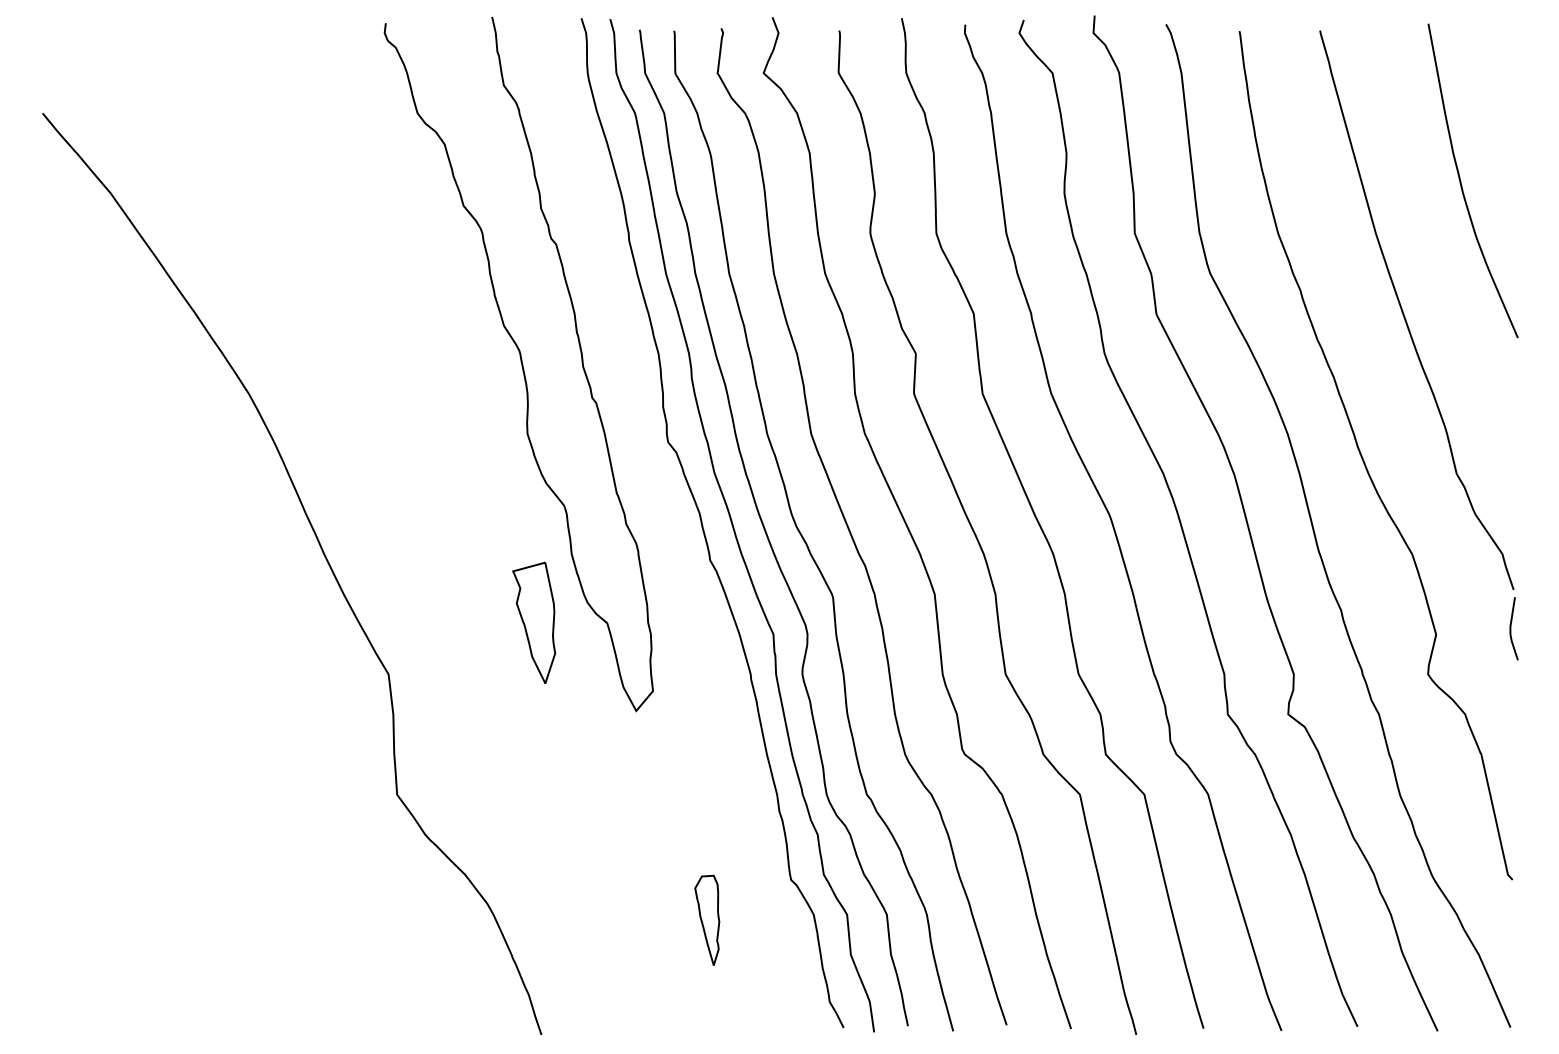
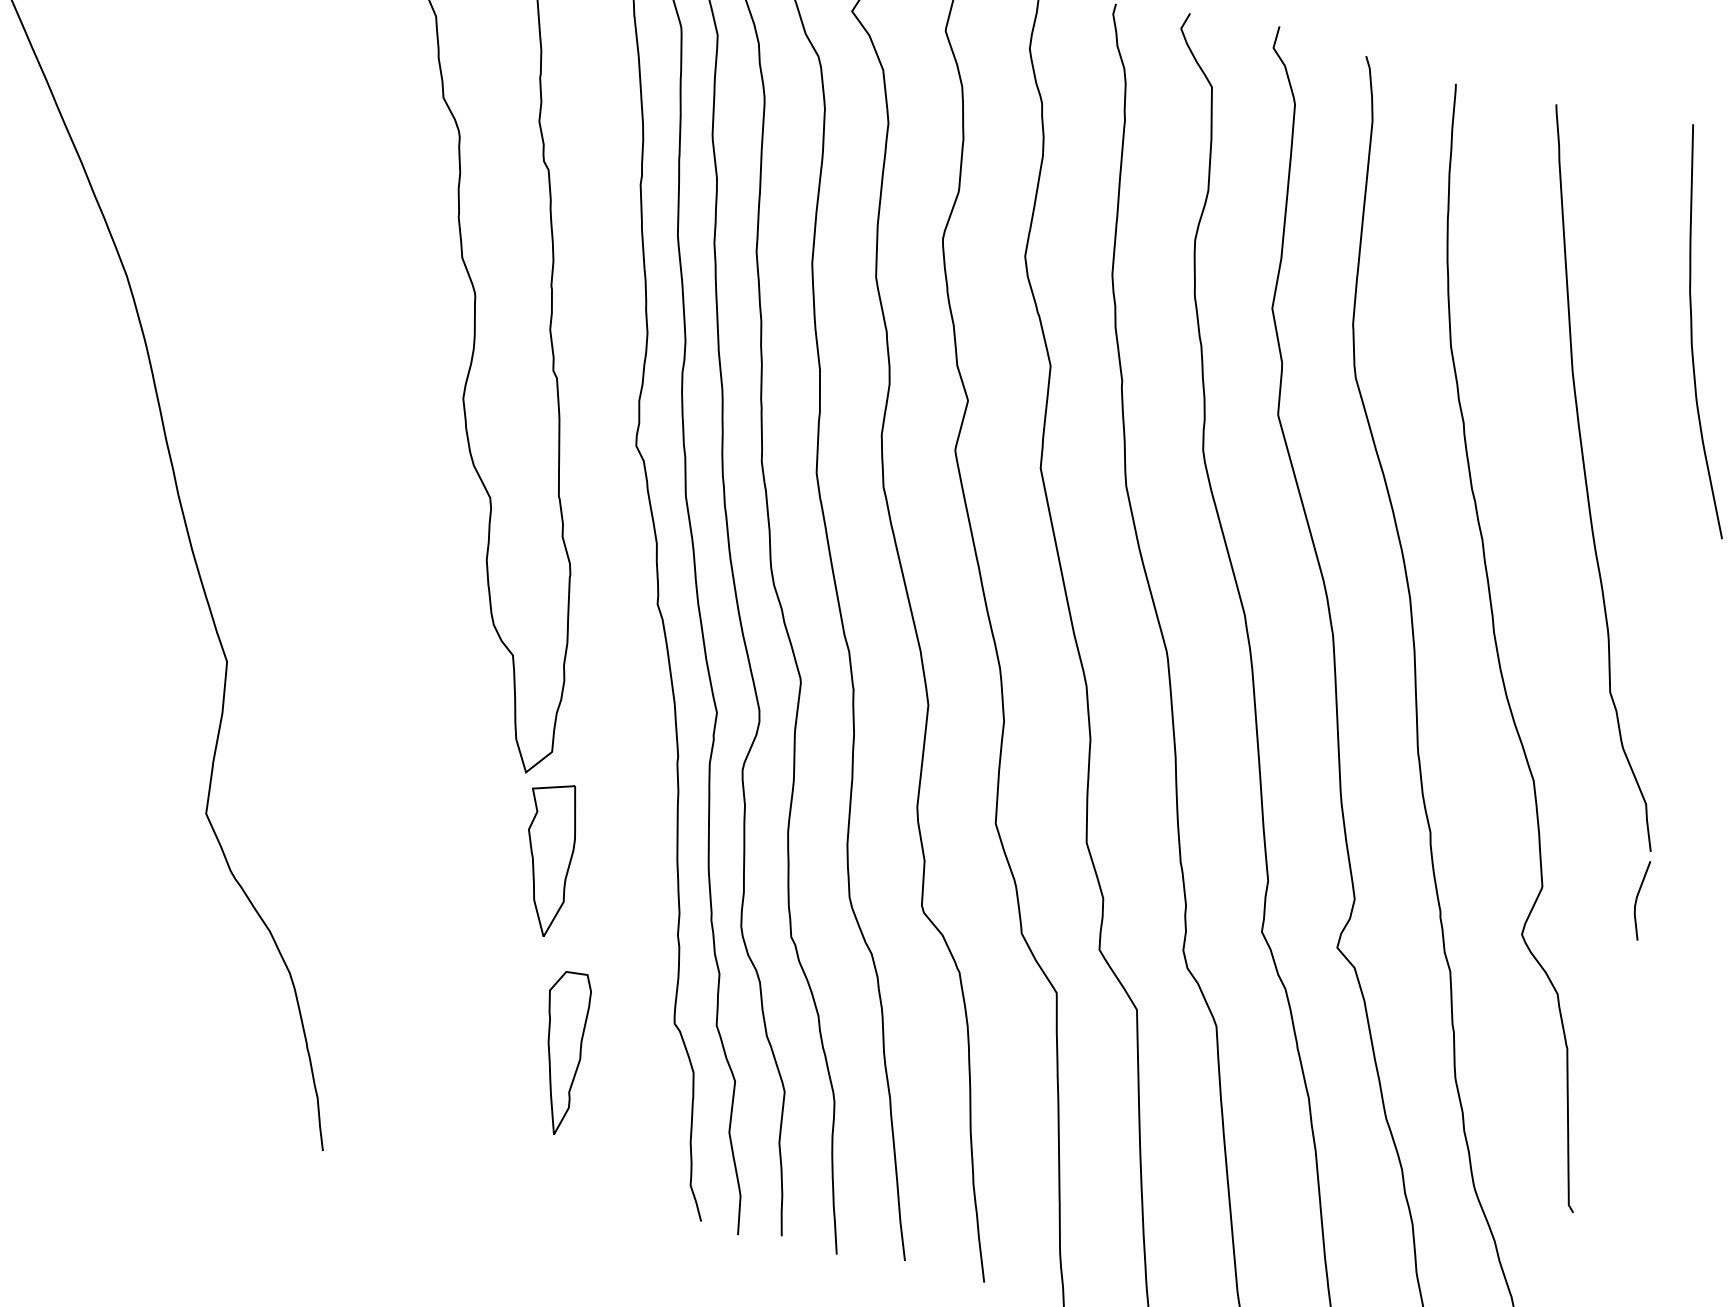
part: (534, 622) -> (546, 857), moved
part: (707, 919) -> (560, 1050), size x1.43

